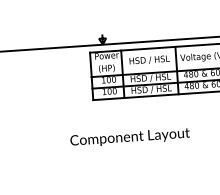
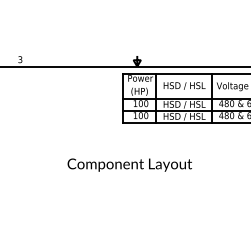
text: (129, 137) -> (129, 164), moved

